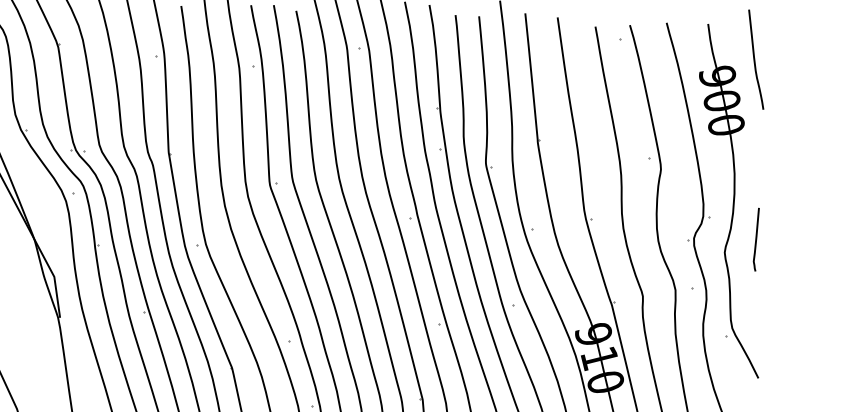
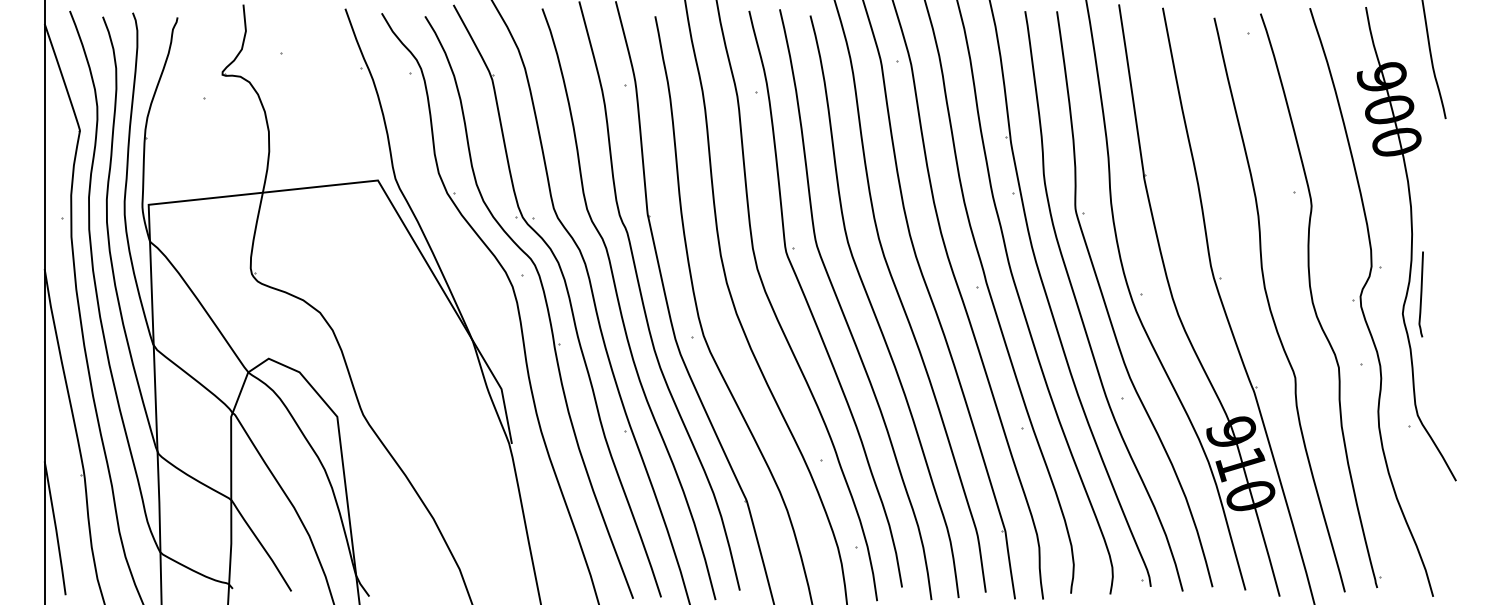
curve: (755, 239) -> (1420, 294), moved

